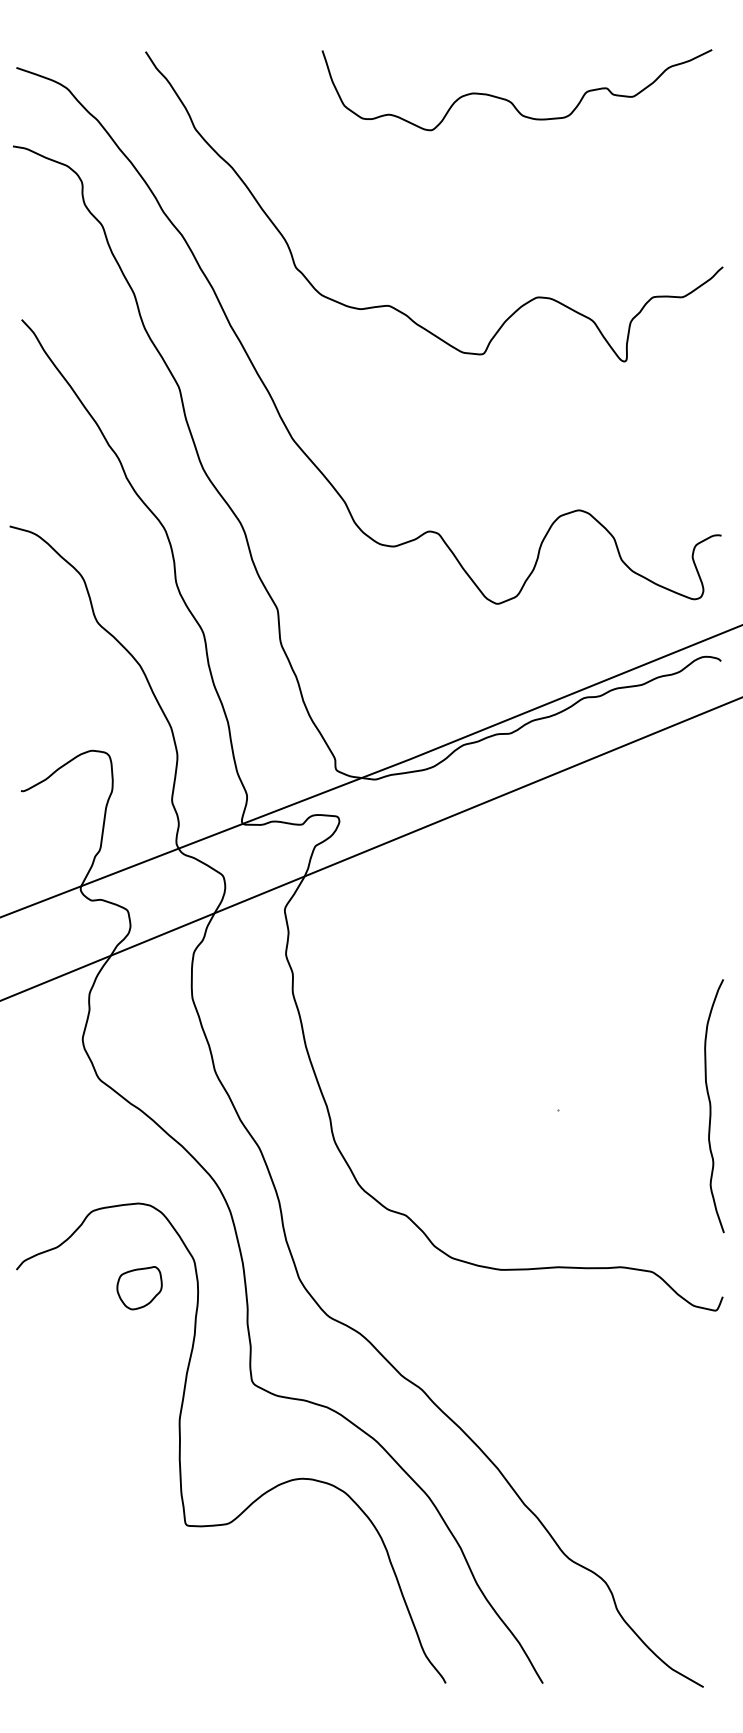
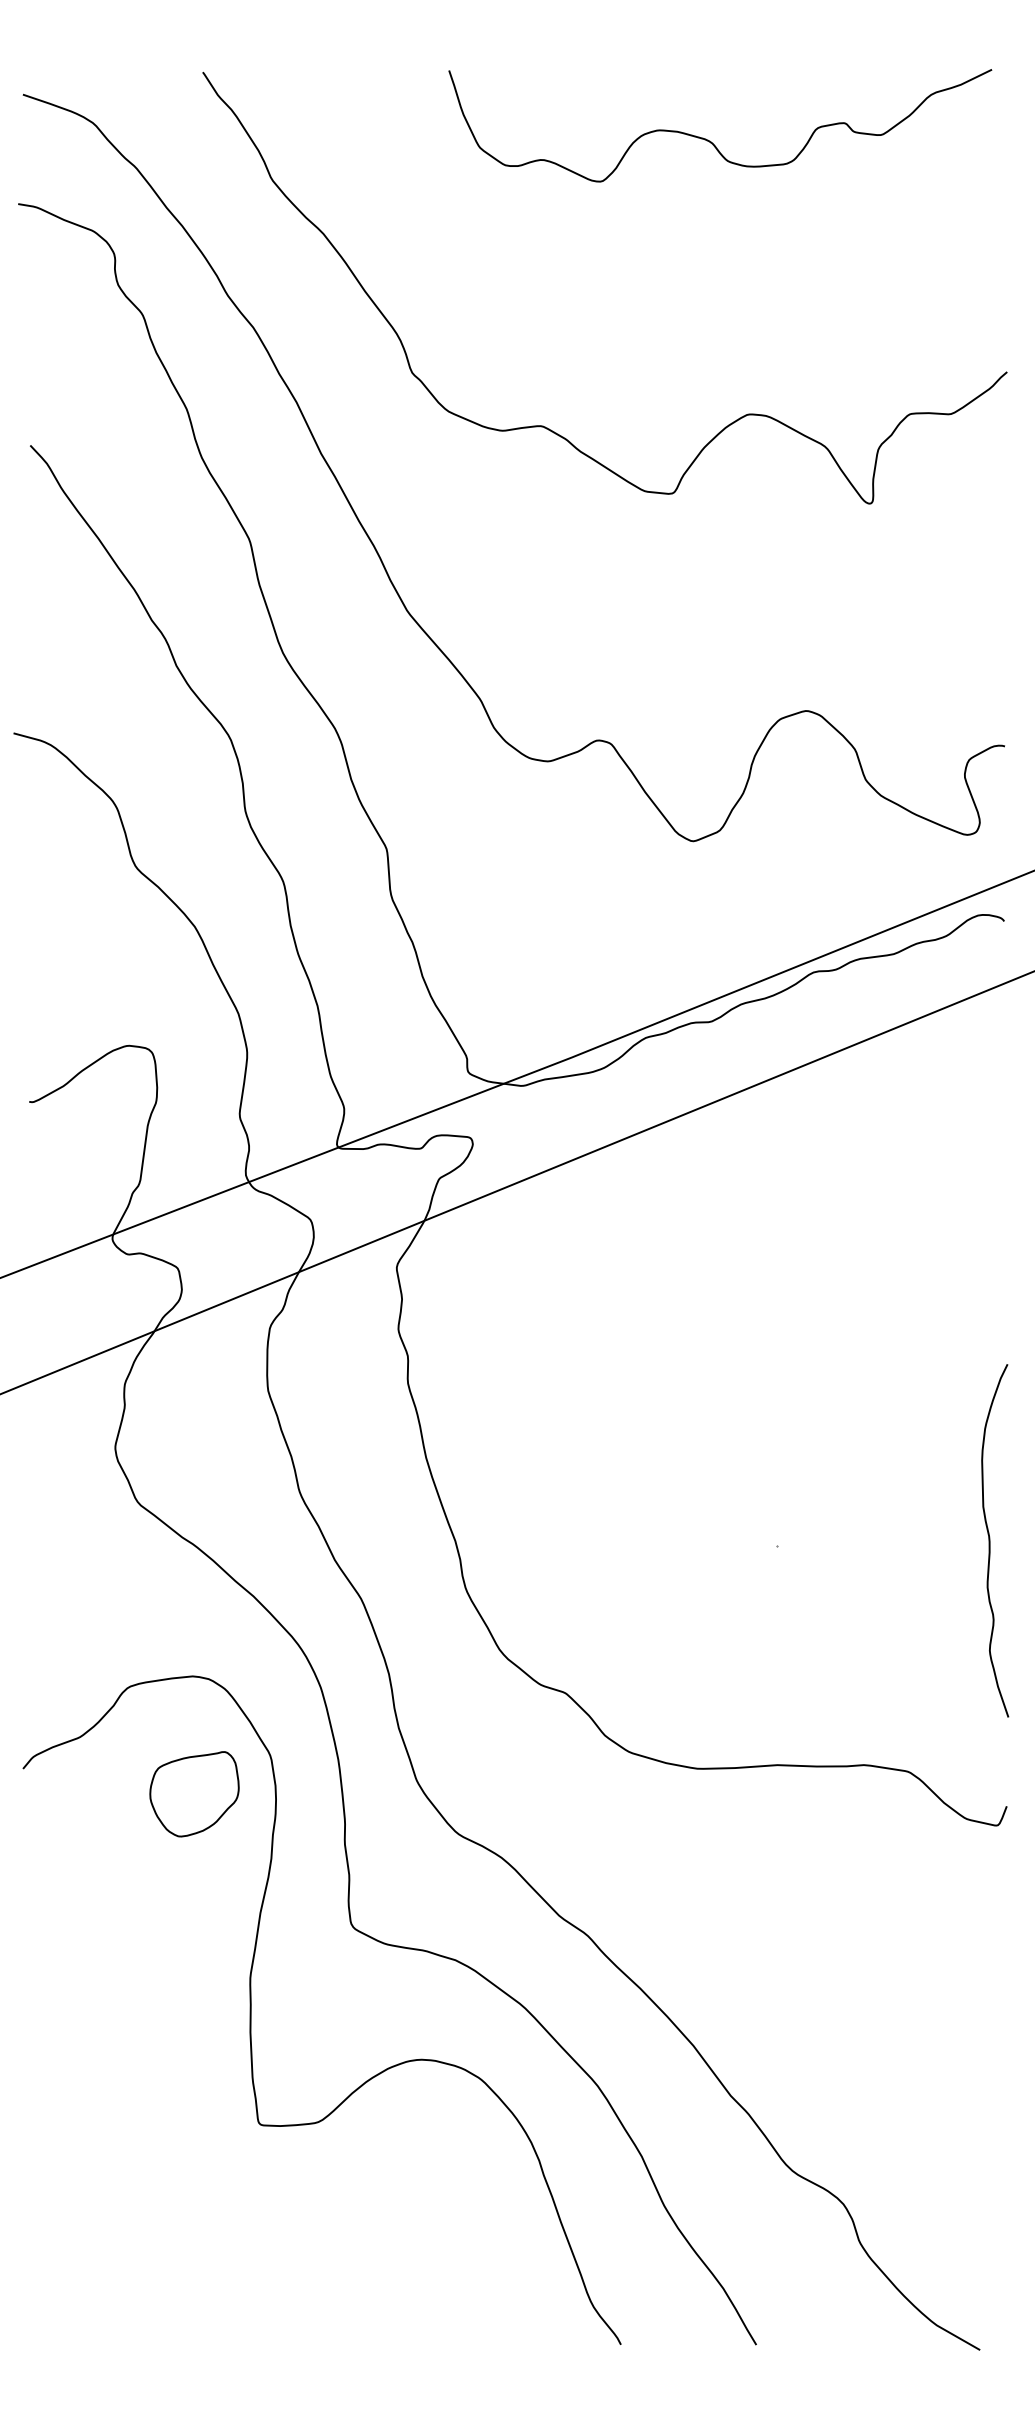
part: (139, 1288) -> (194, 1794), size x1.43

